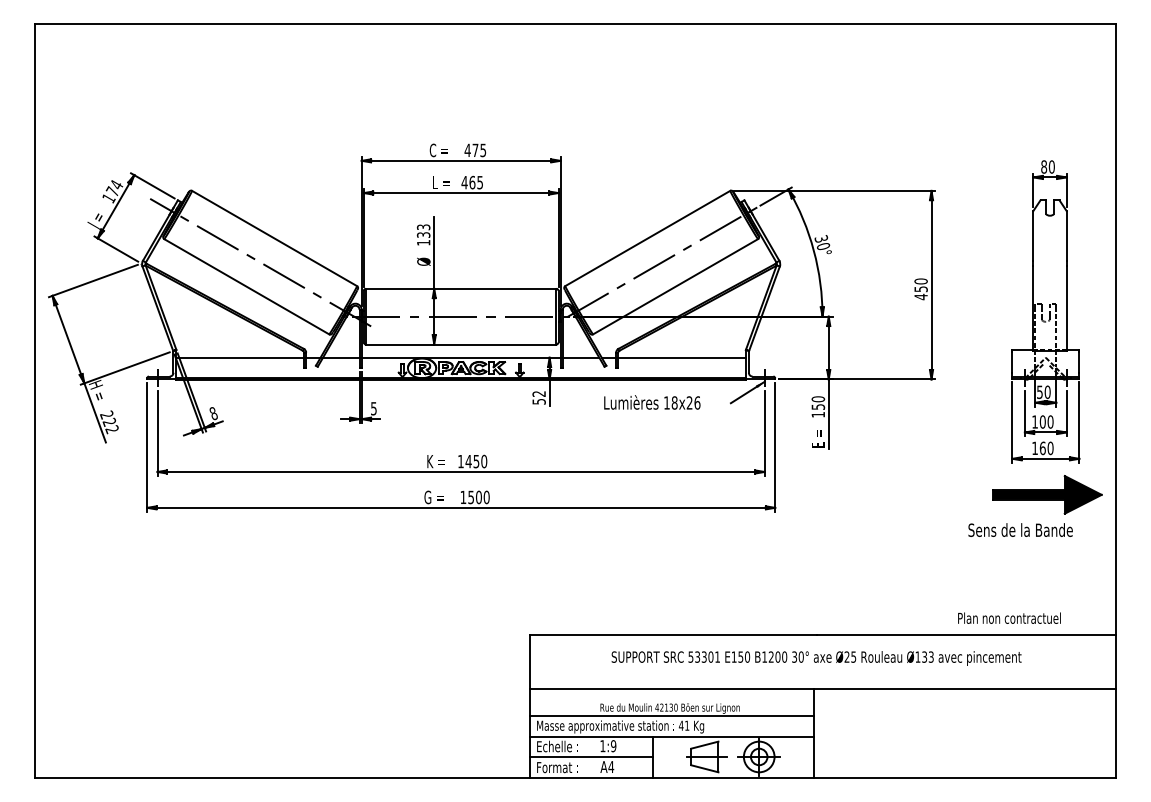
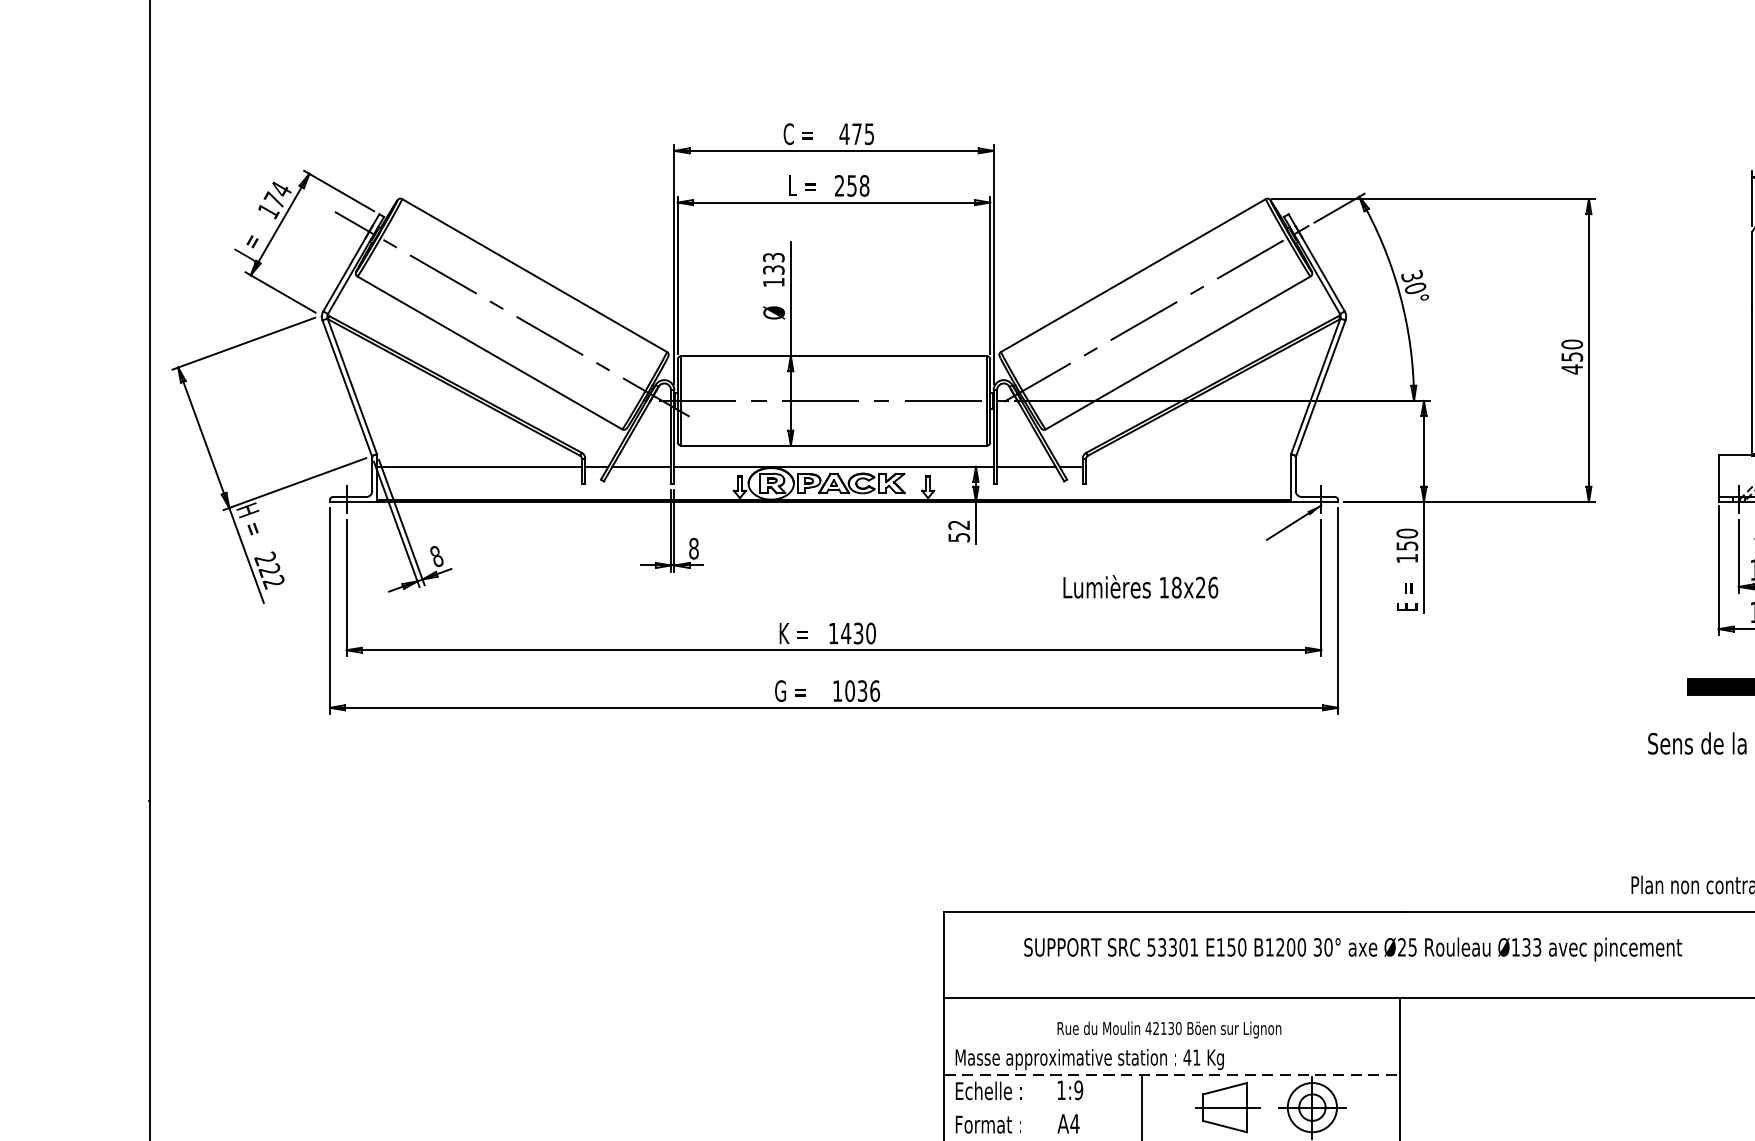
text: (472, 182) -> (852, 185), 465 -> 258
line: (681, 357) -> (1187, 466), removed
text: (652, 402) -> (1141, 586), moved
text: (373, 408) -> (693, 548), 5 -> 8
text: (476, 460) -> (858, 631), 1450 -> 1430
text: (478, 497) -> (861, 691), 1500 -> 1036
text: (816, 658) -> (1352, 949), moved
line: (671, 715) -> (1171, 1041), removed
line: (671, 736) -> (1171, 1074), solid -> dashed
line: (590, 757) -> (1041, 1108), removed

